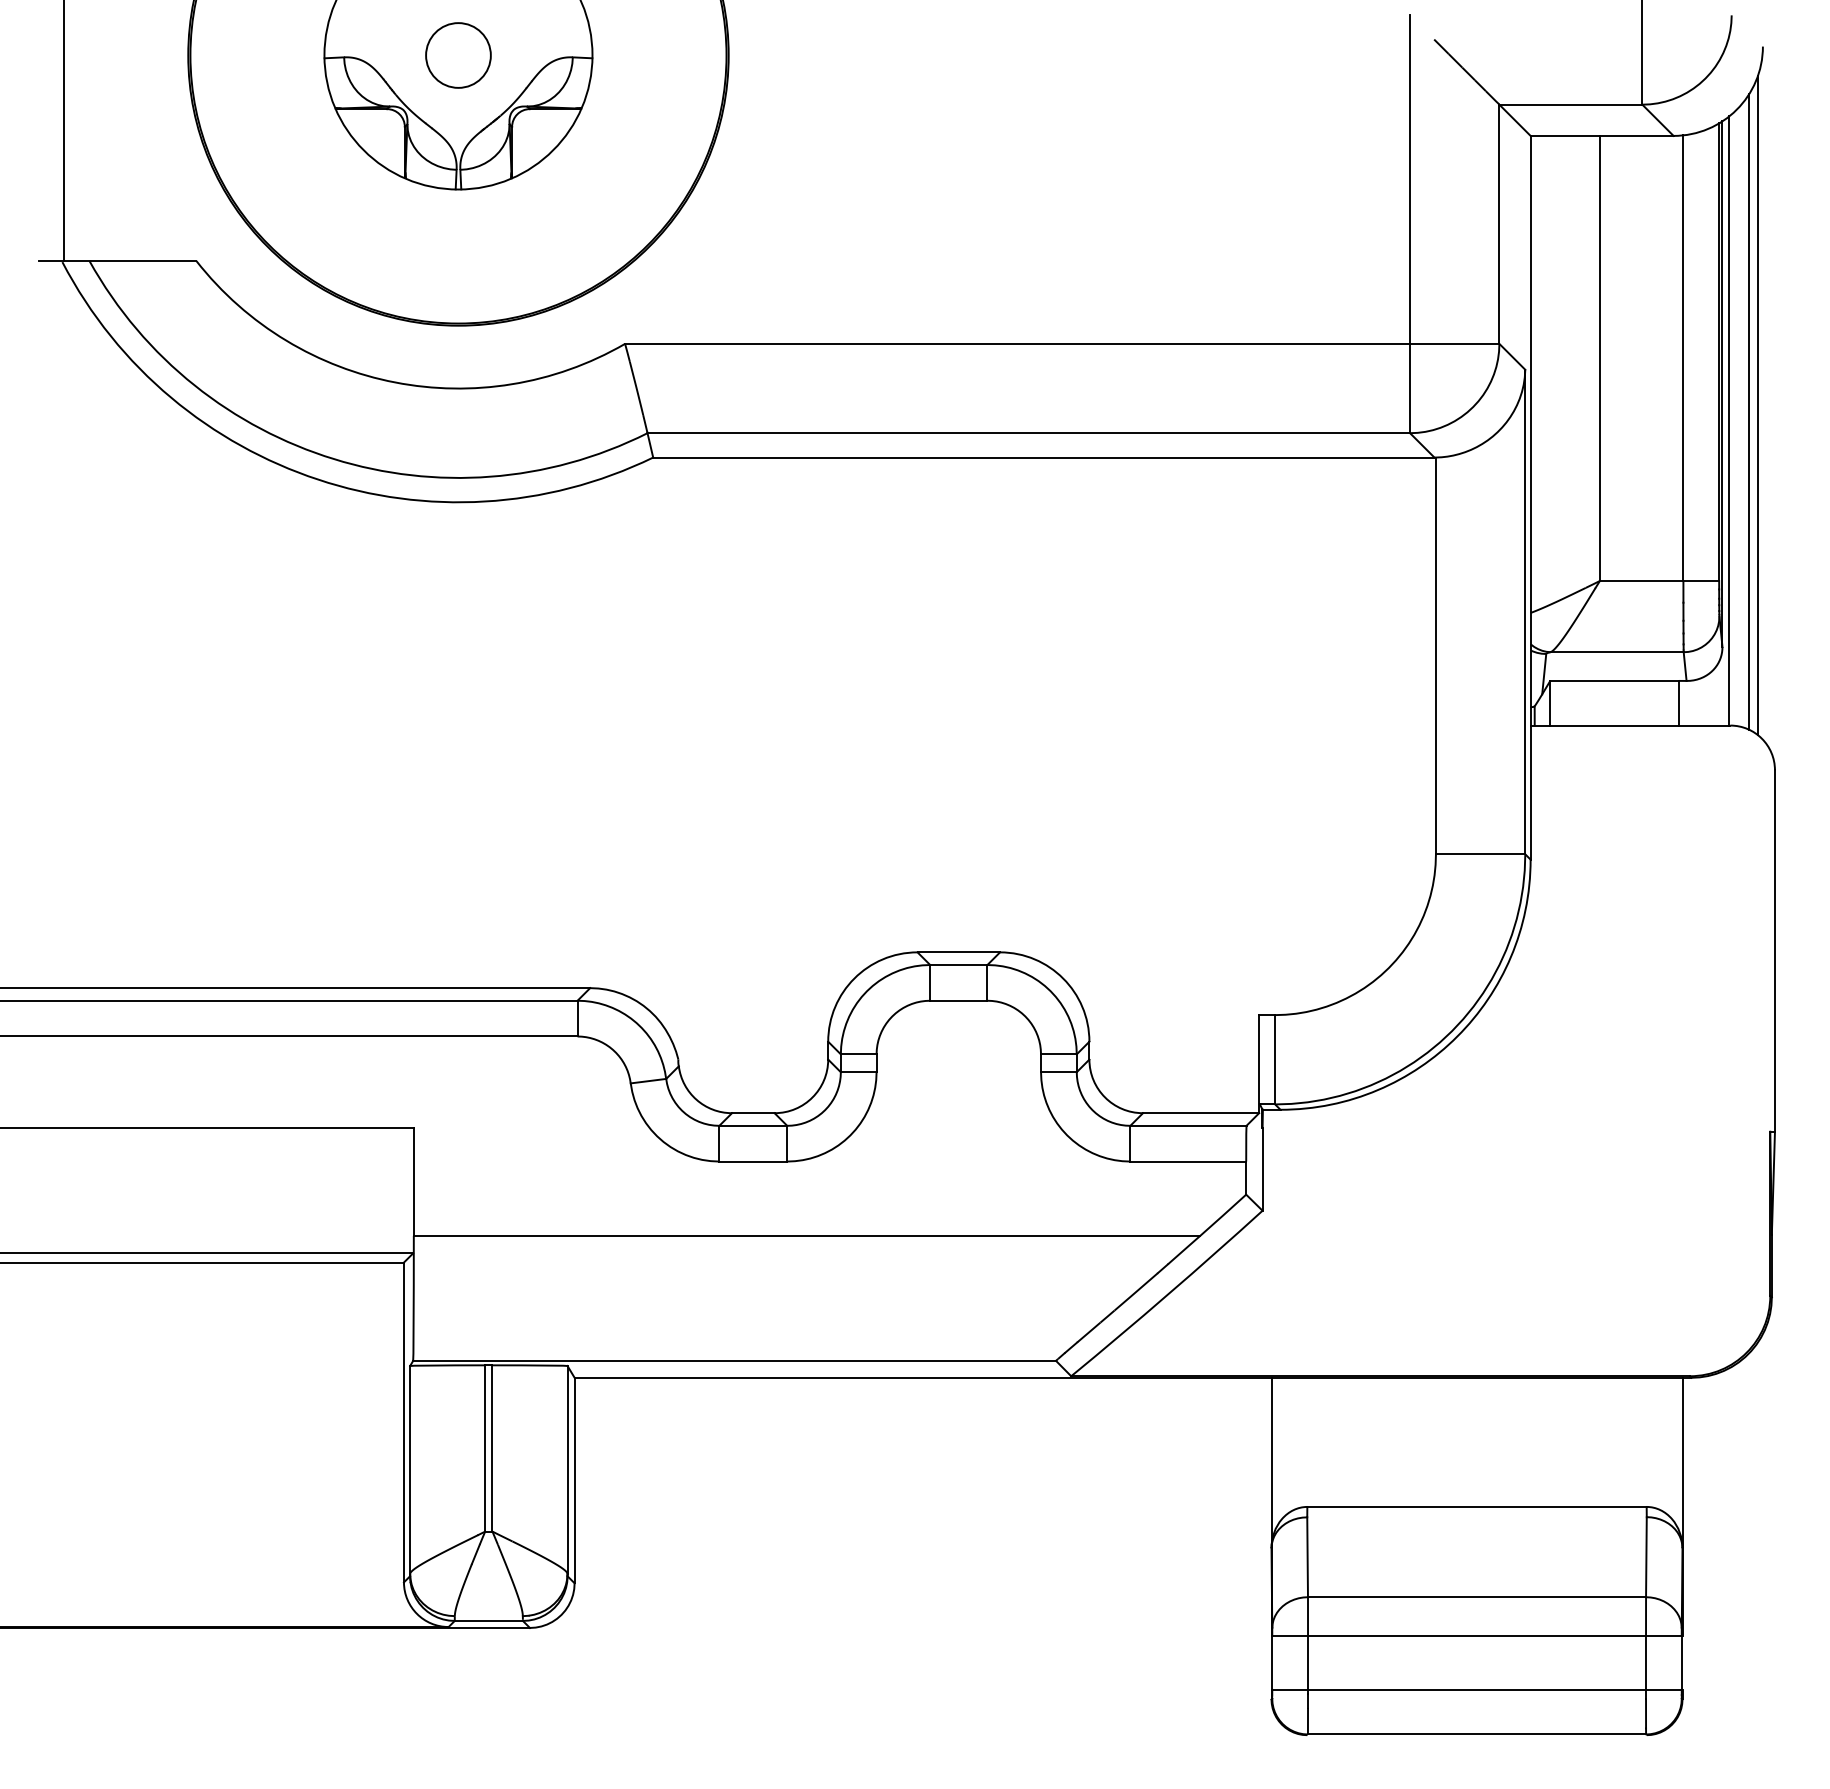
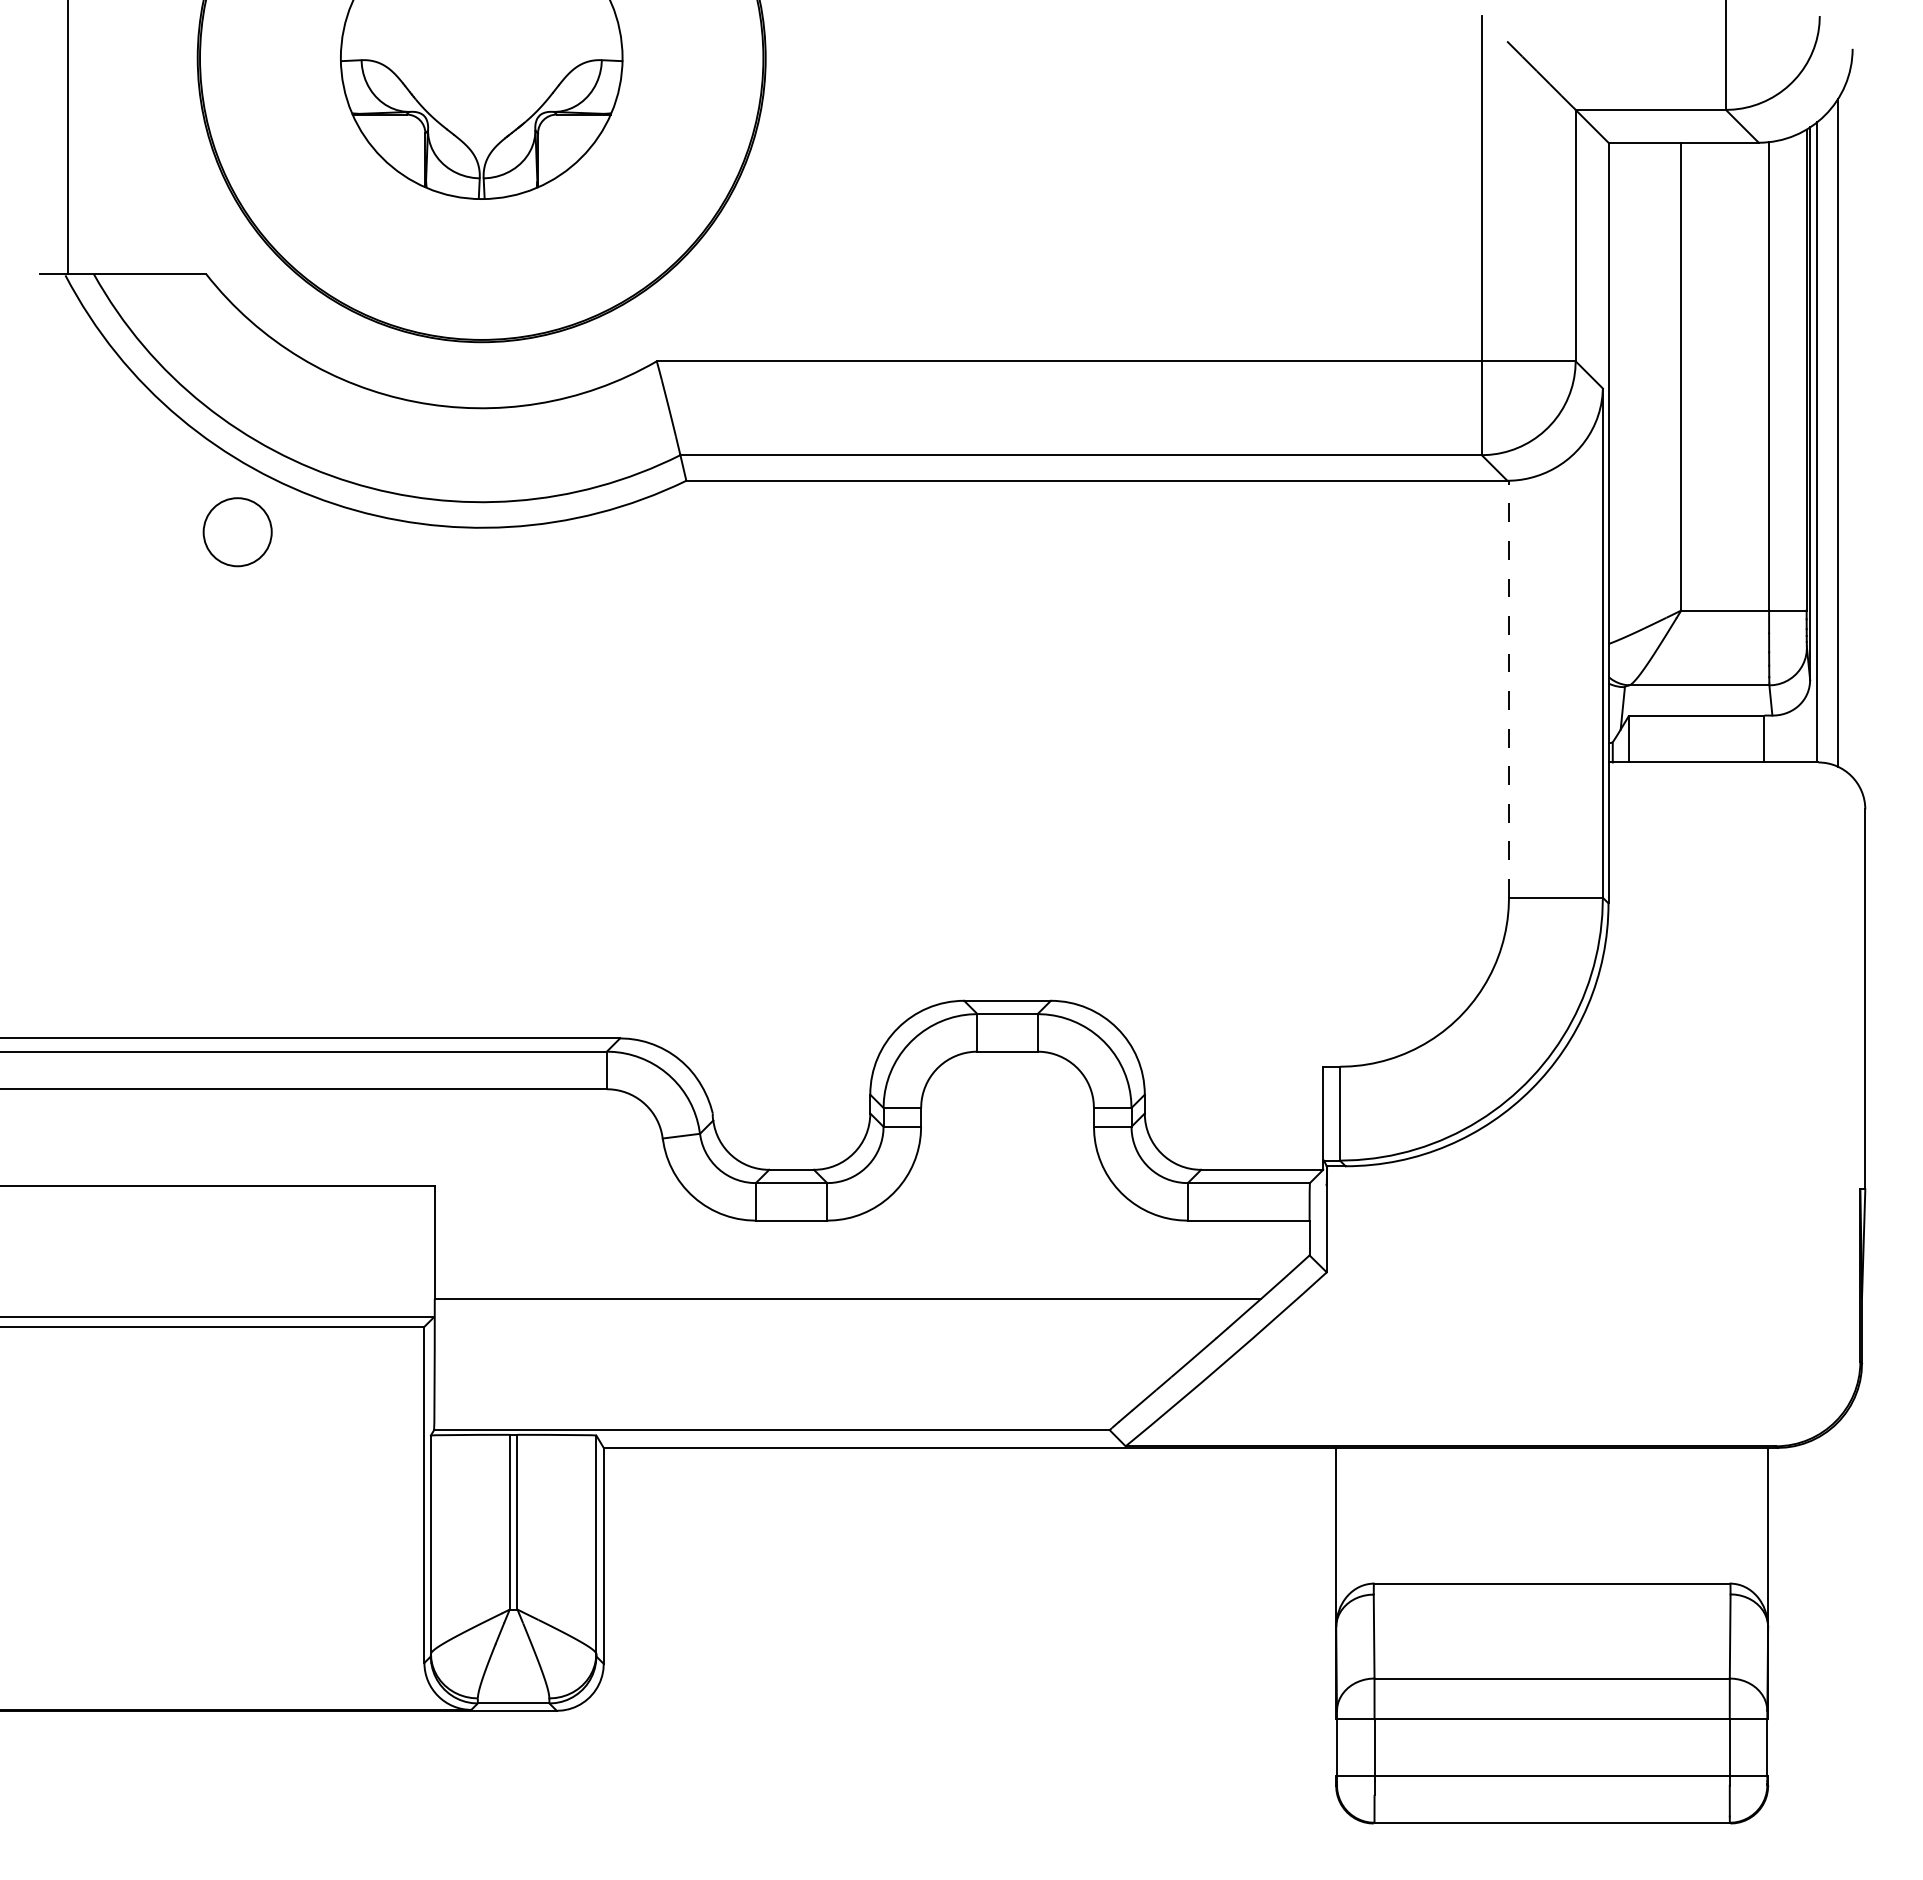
circle: (458, 55) -> (237, 532), moved
line: (1758, 404) -> (1847, 425), removed
line: (1436, 656) -> (1509, 689), solid -> dashed

